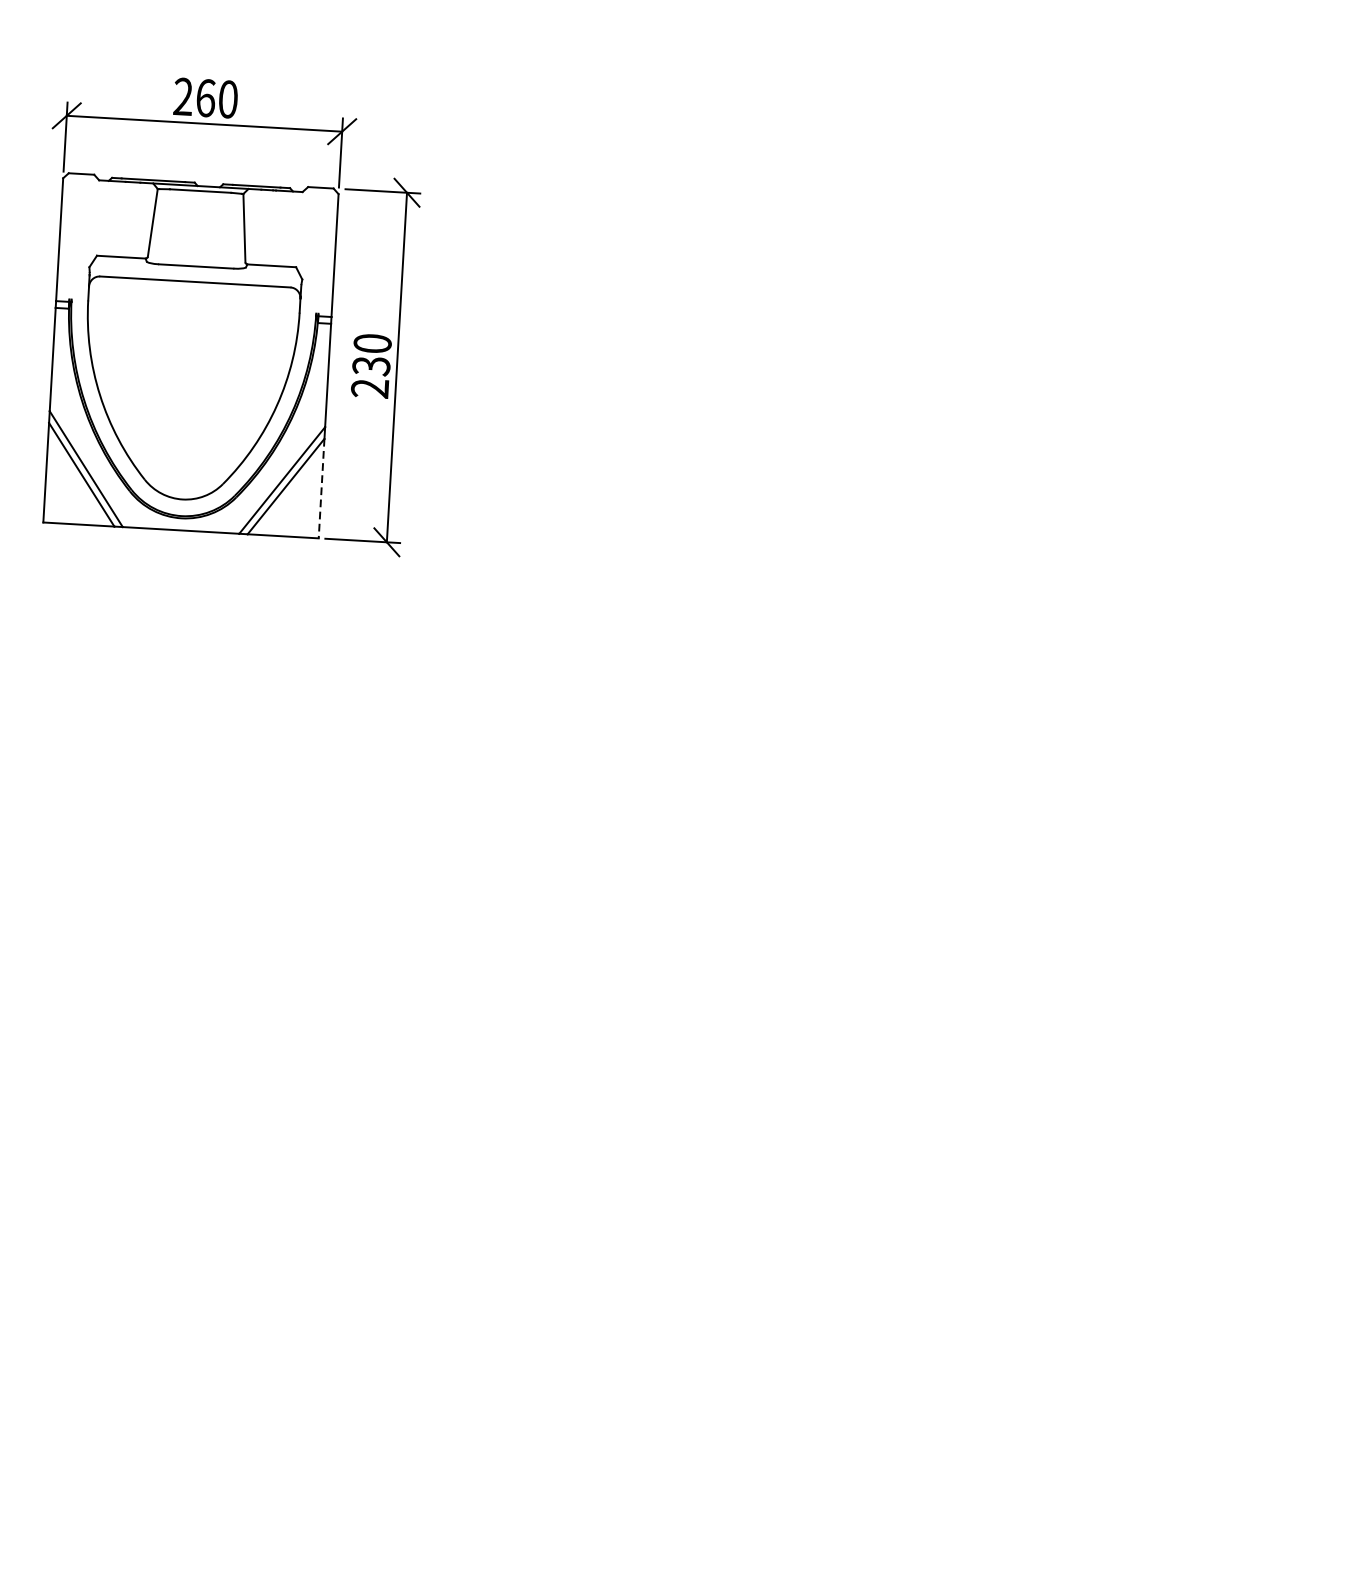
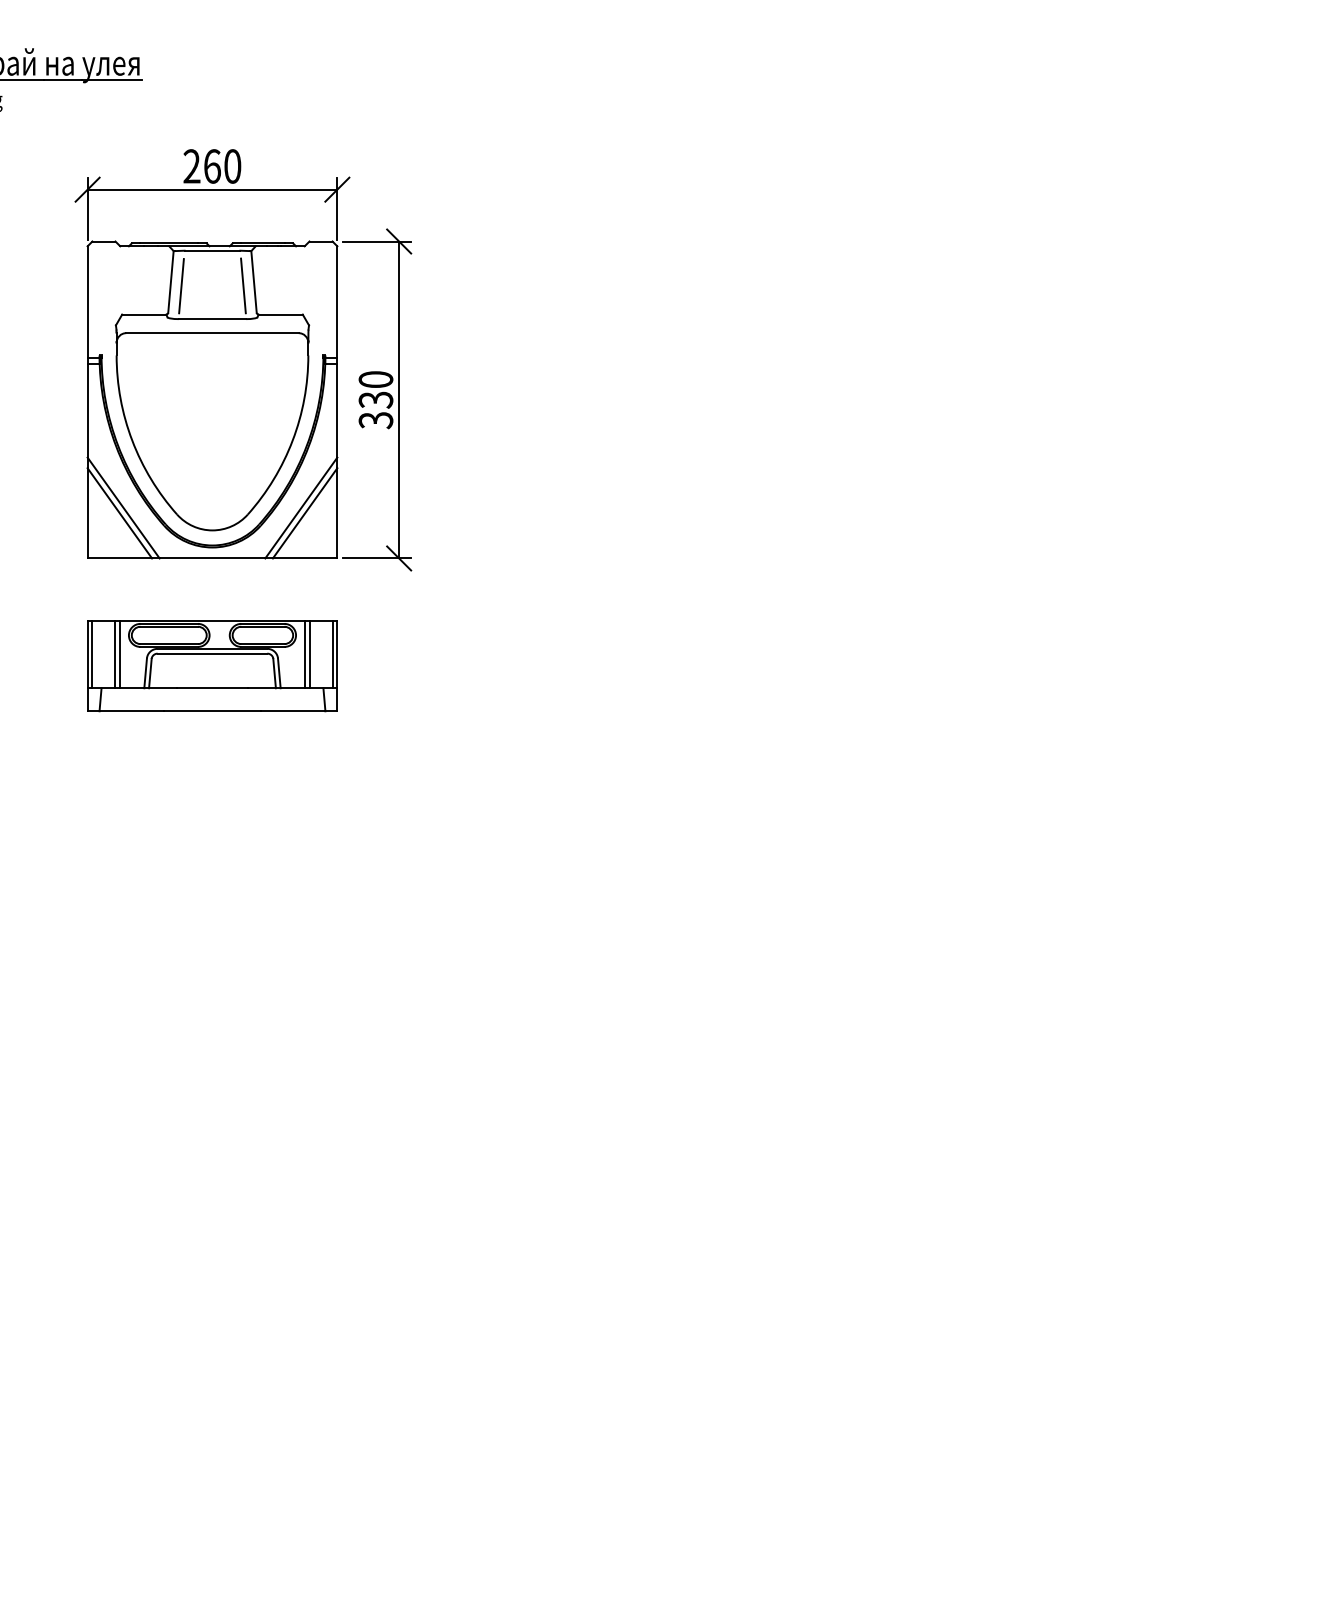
line: (164, 228) -> (181, 286), added
line: (232, 231) -> (243, 285), added
text: (370, 388) -> (376, 420), 230 -> 330
line: (321, 488) -> (337, 513), dashed -> solid
part: (174, 649) -> (212, 666), added

